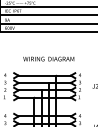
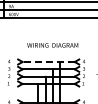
line: (44, 75) -> (48, 61), solid -> dashed

